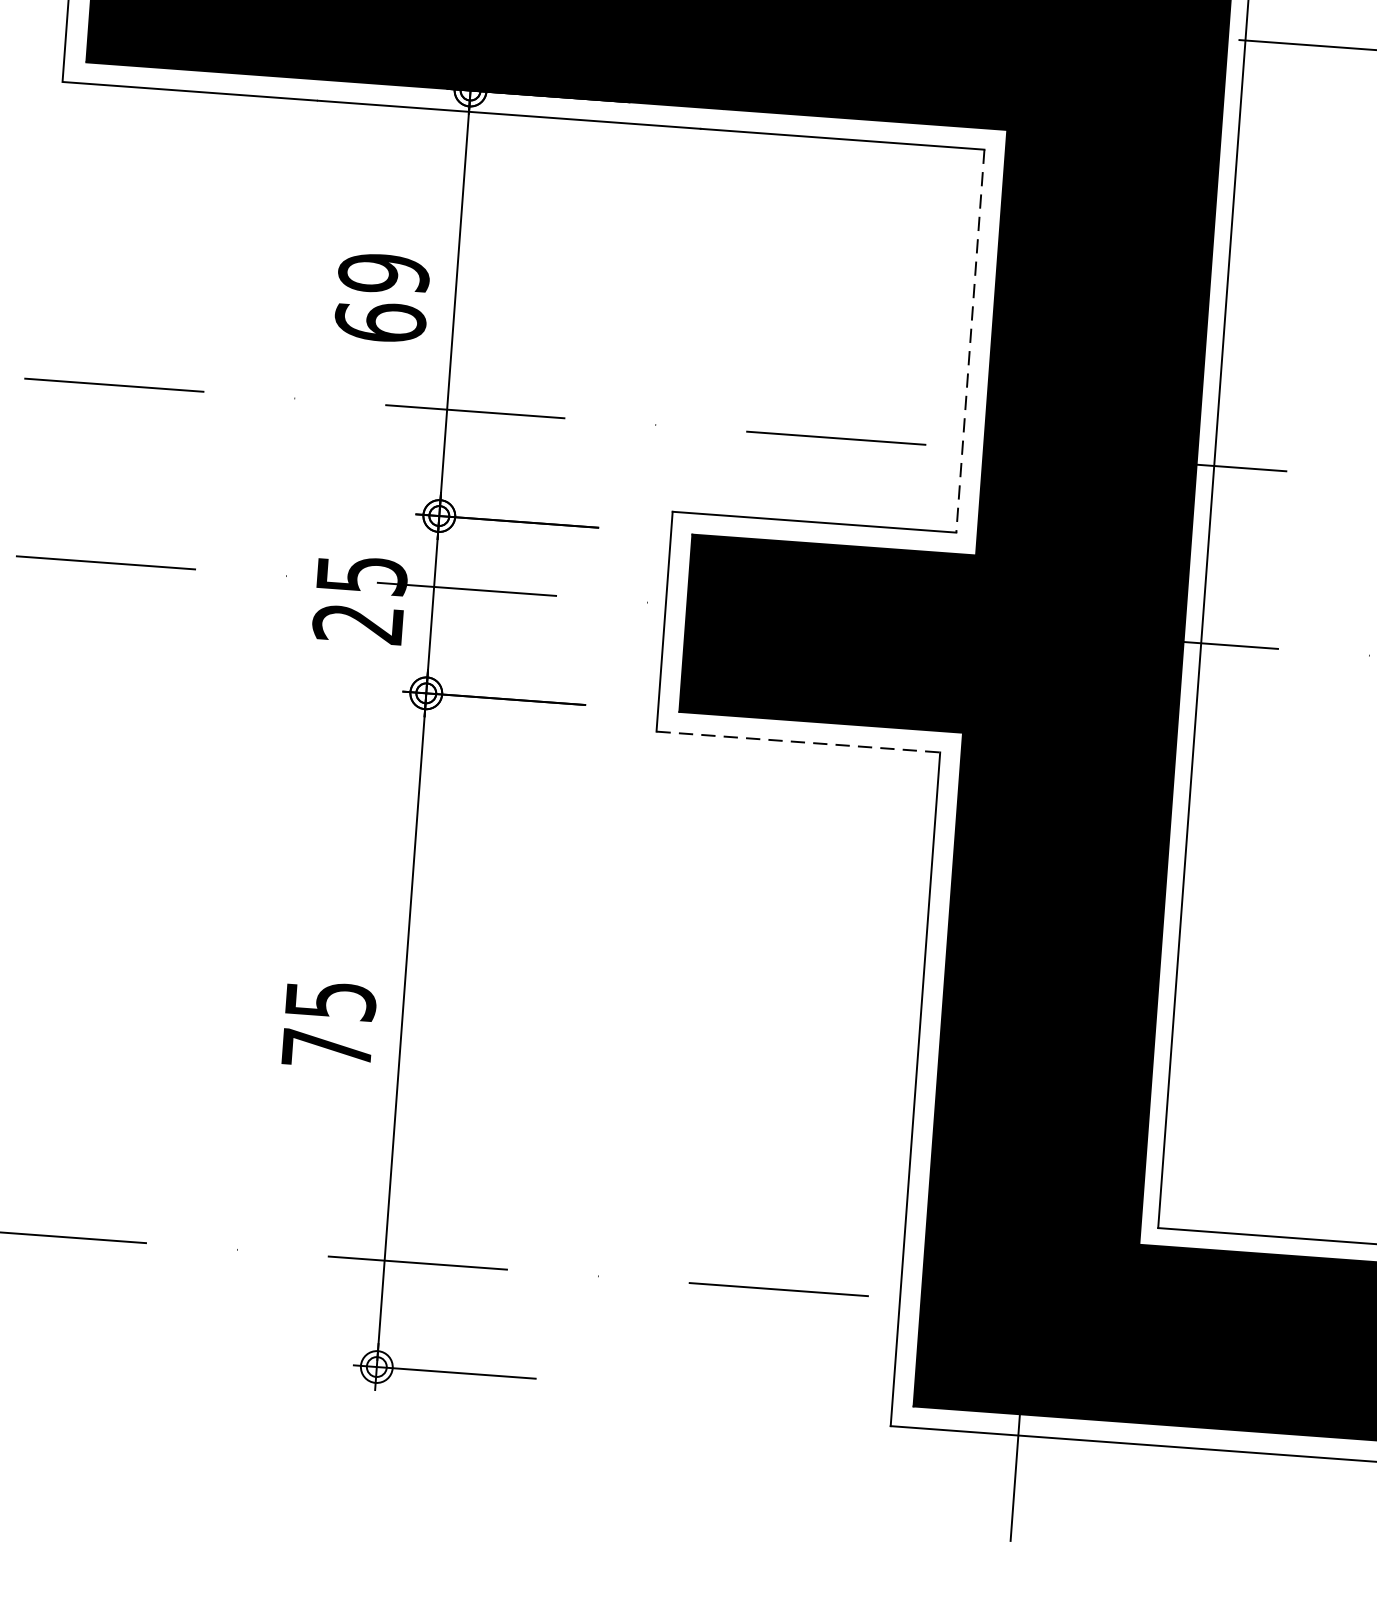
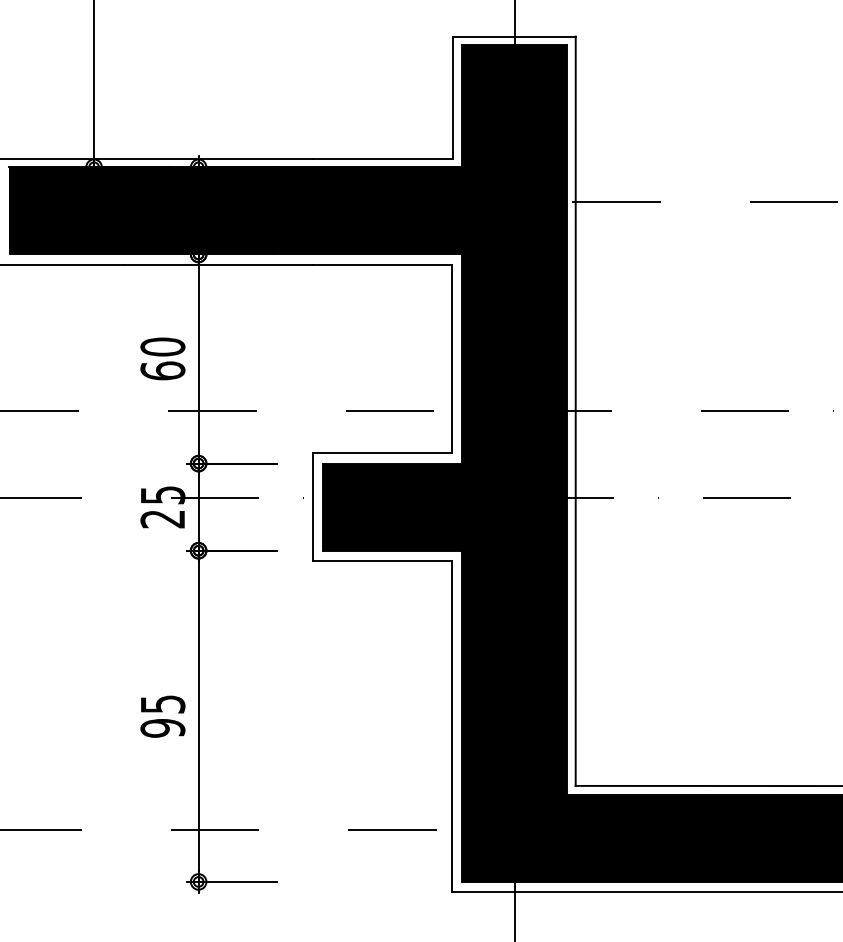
text: (383, 272) -> (162, 346), 69 -> 60
line: (971, 342) -> (452, 359), dashed -> solid
line: (798, 742) -> (382, 561), dashed -> solid
text: (326, 1049) -> (162, 728), 75 -> 95

